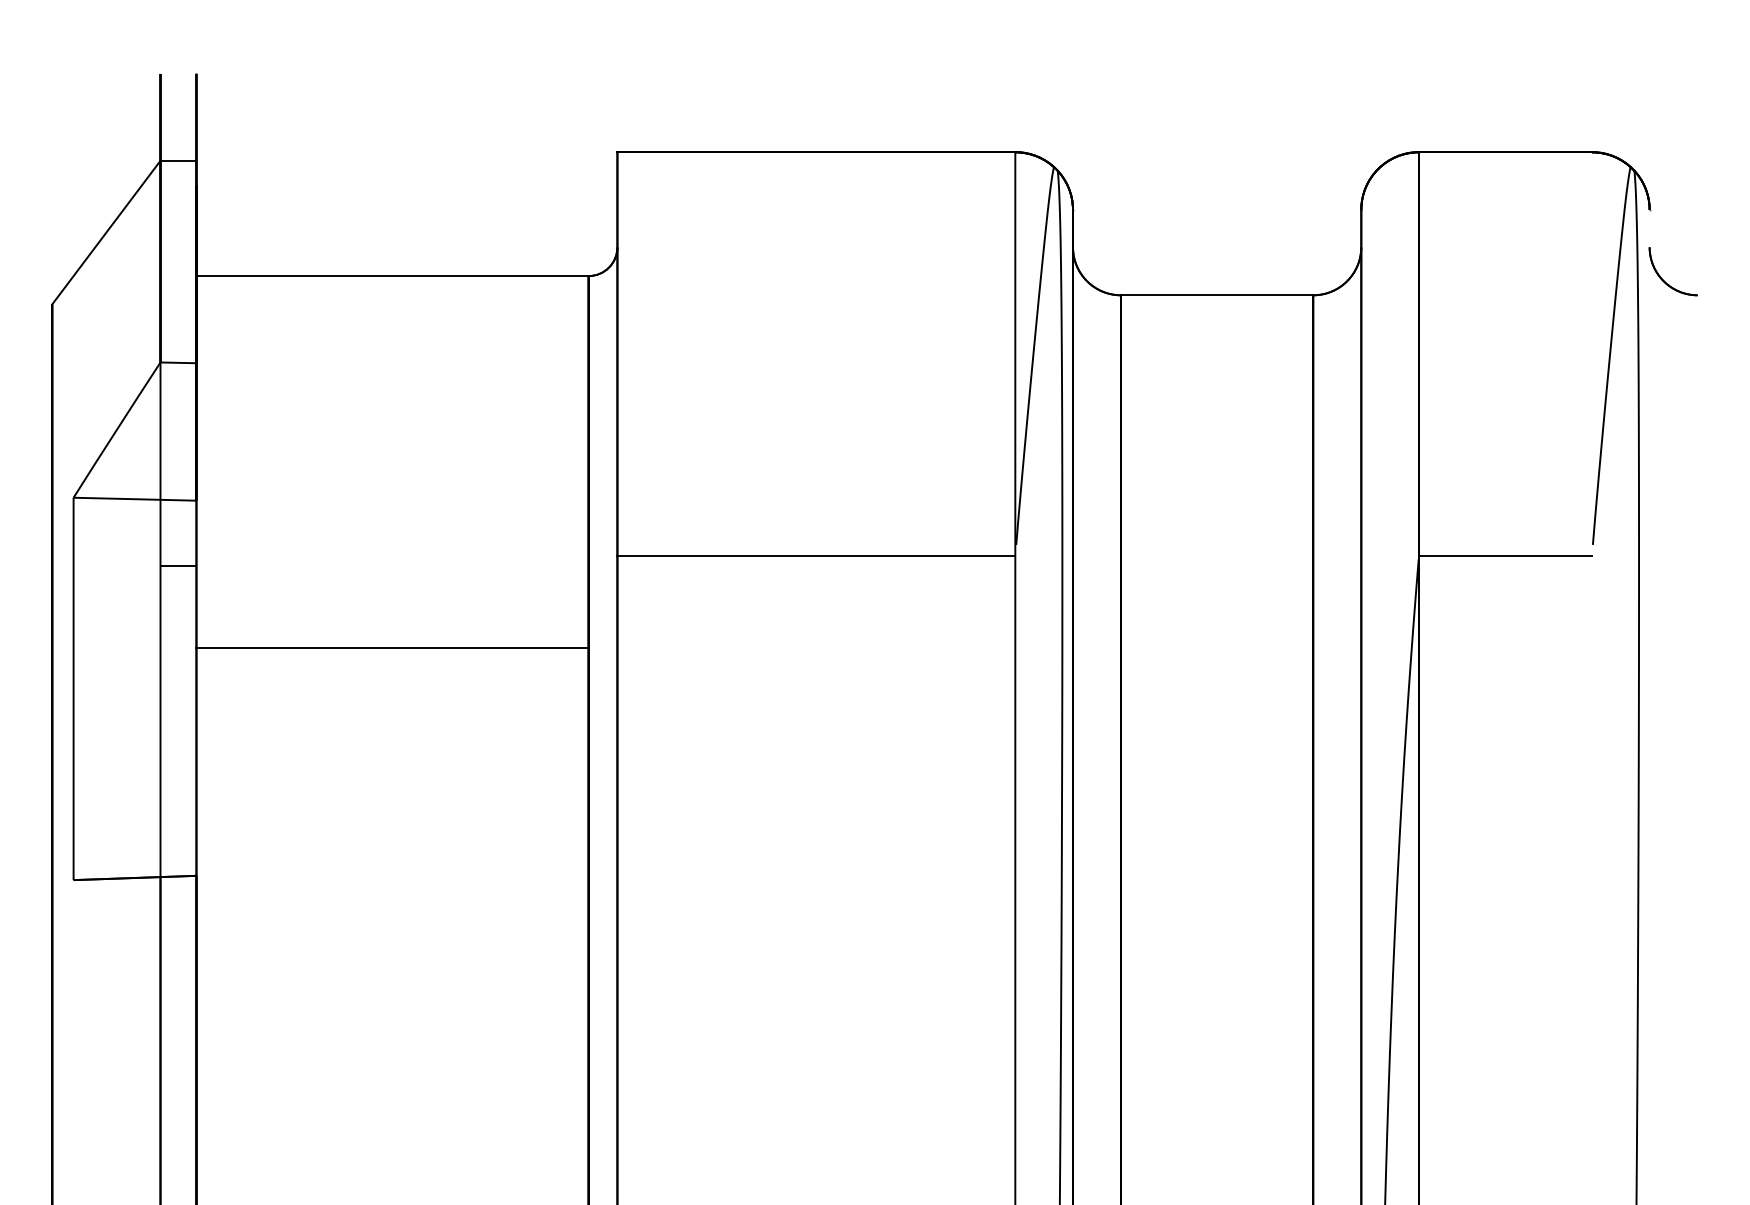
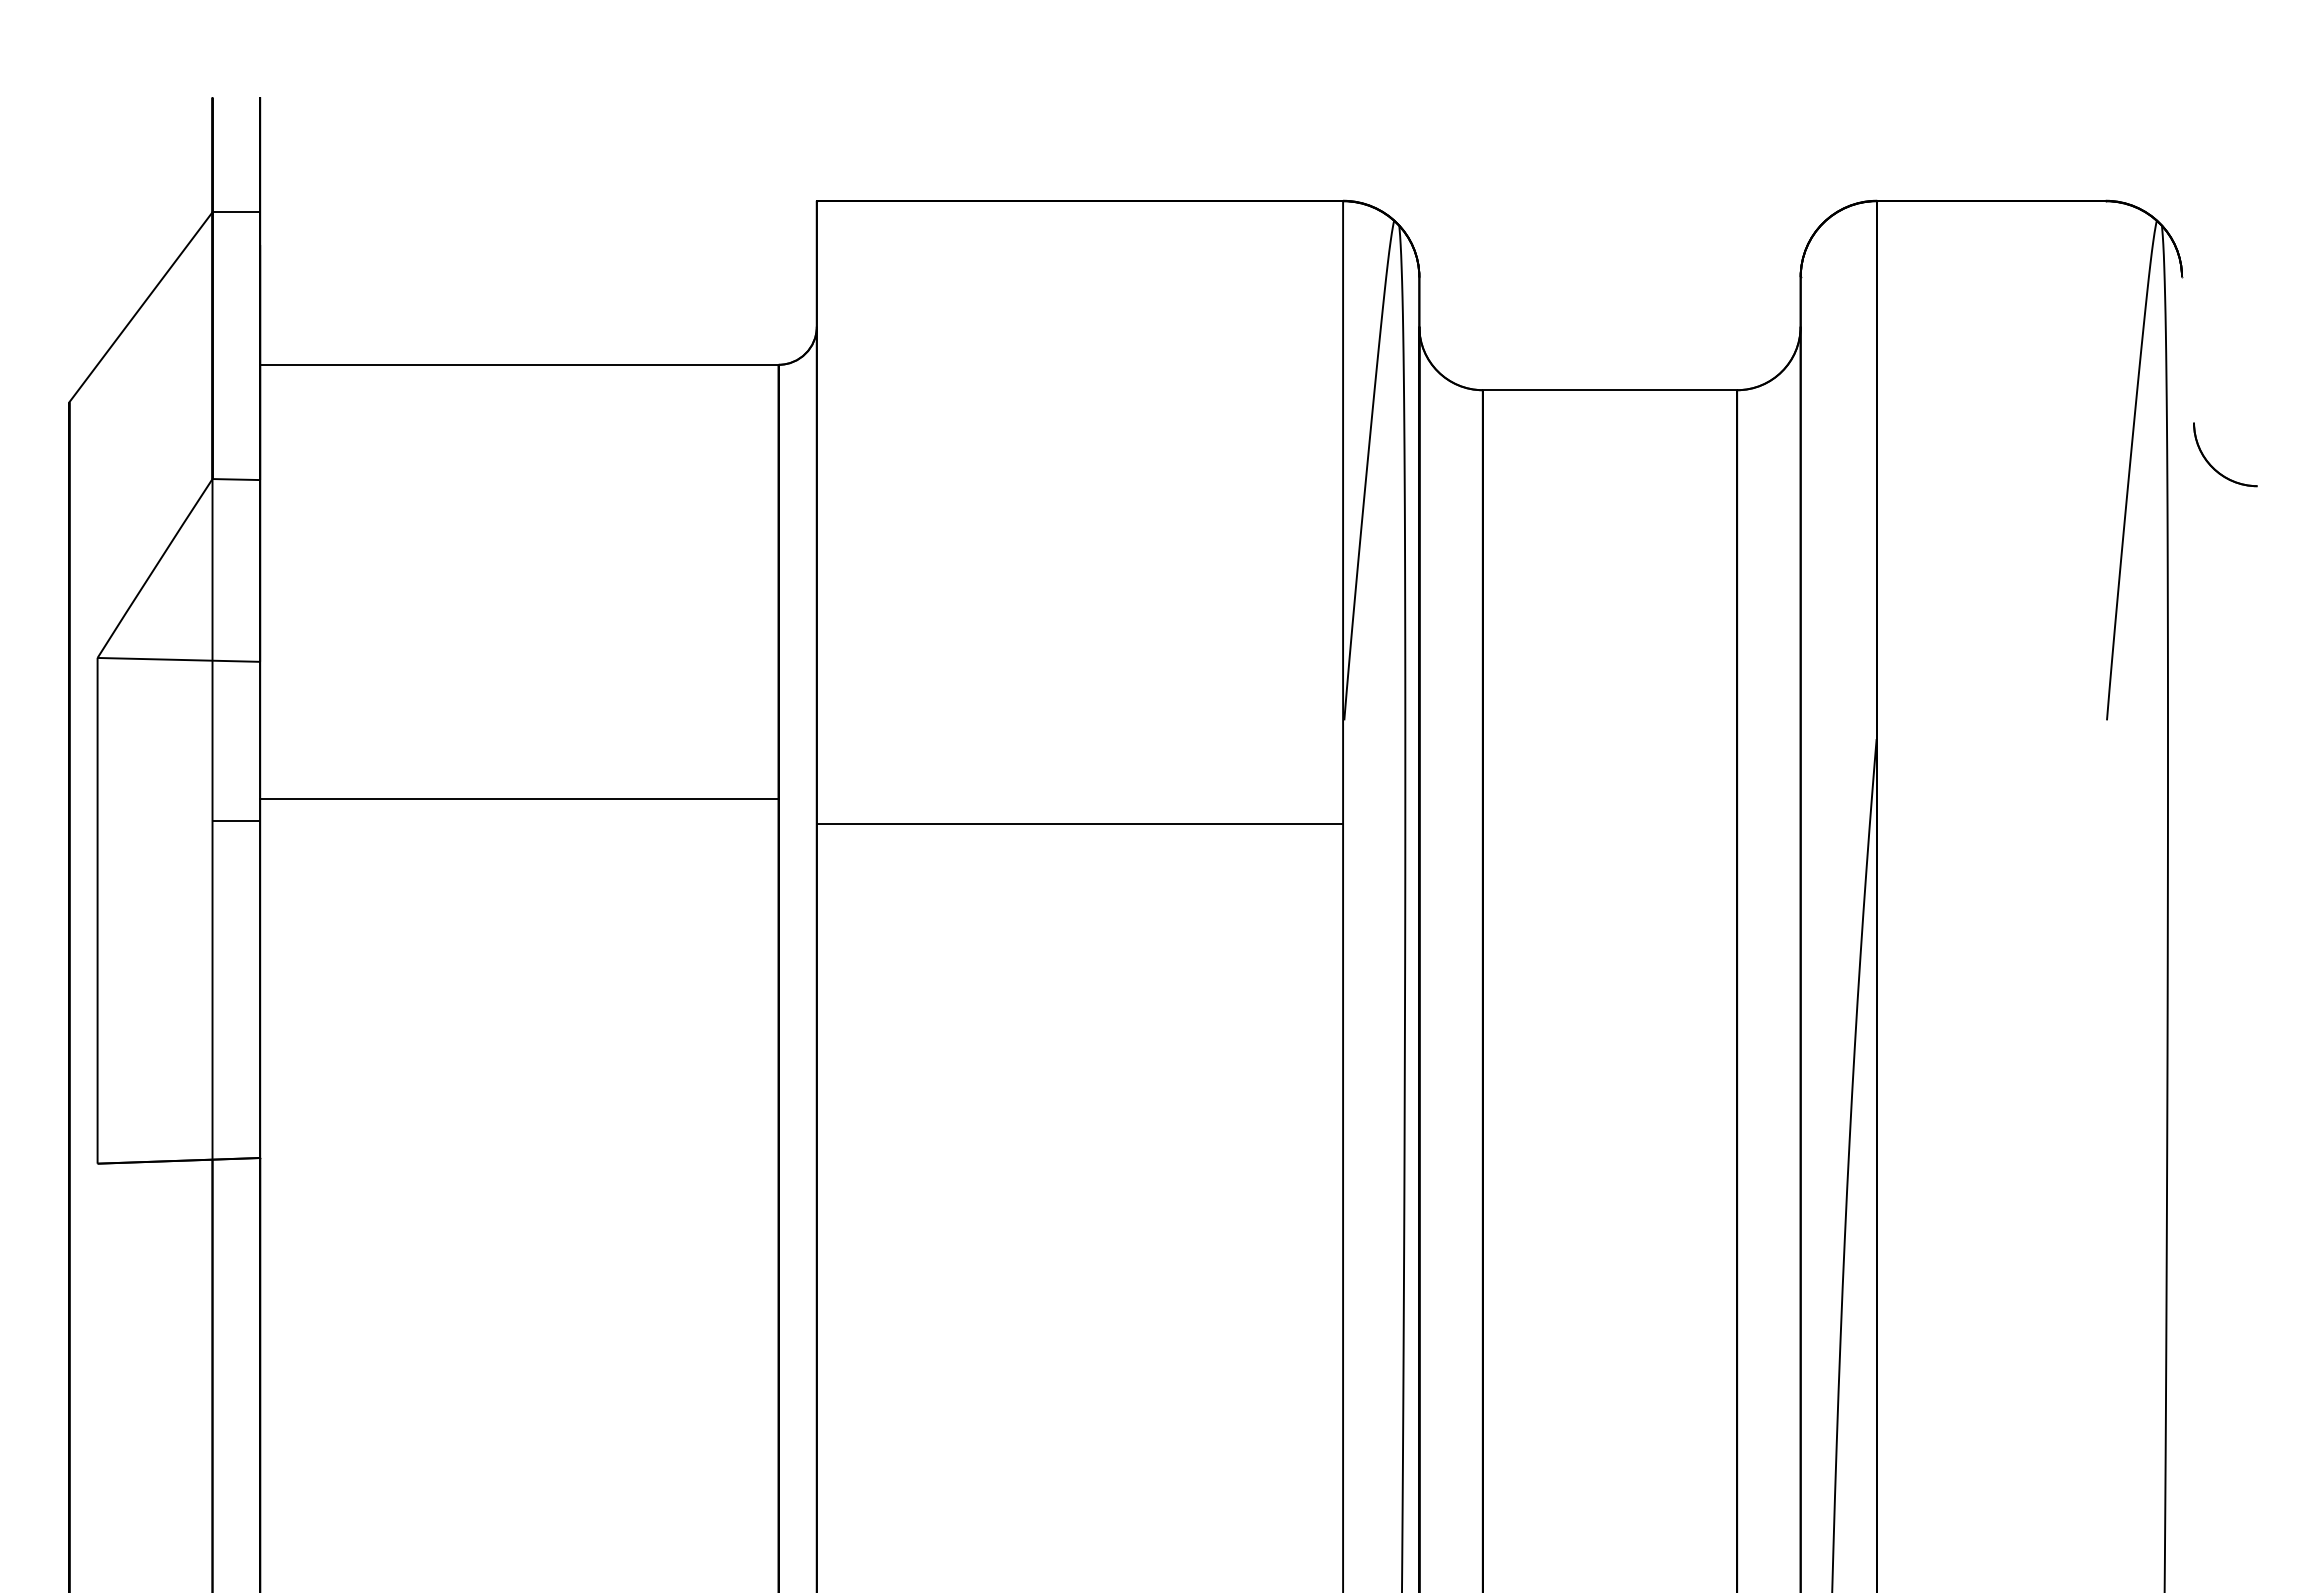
part: (1664, 280) -> (2213, 466), moved
line: (816, 555) -> (1079, 823), moved
line: (1504, 555) -> (1990, 734), removed
line: (178, 566) -> (236, 821), moved
line: (392, 647) -> (519, 799), moved

